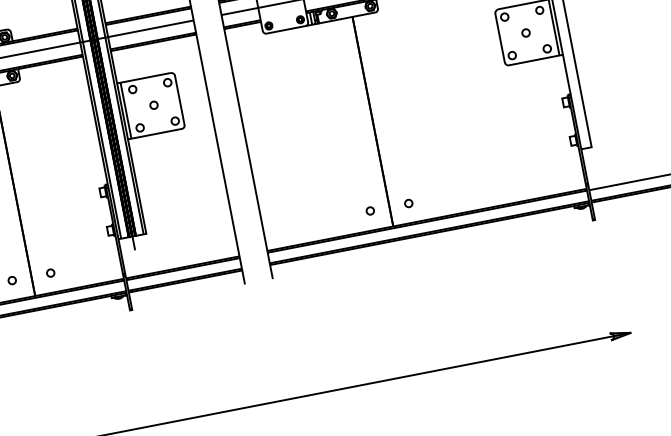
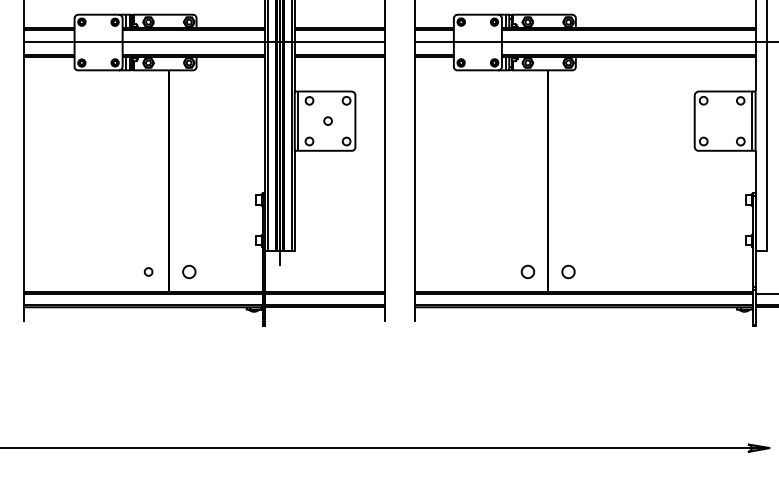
circle: (525, 32) -> (721, 120), removed
circle: (408, 203) -> (568, 271), size x1.6
circle: (369, 210) -> (527, 271), size x1.6
circle: (50, 272) -> (189, 271), size x1.6

